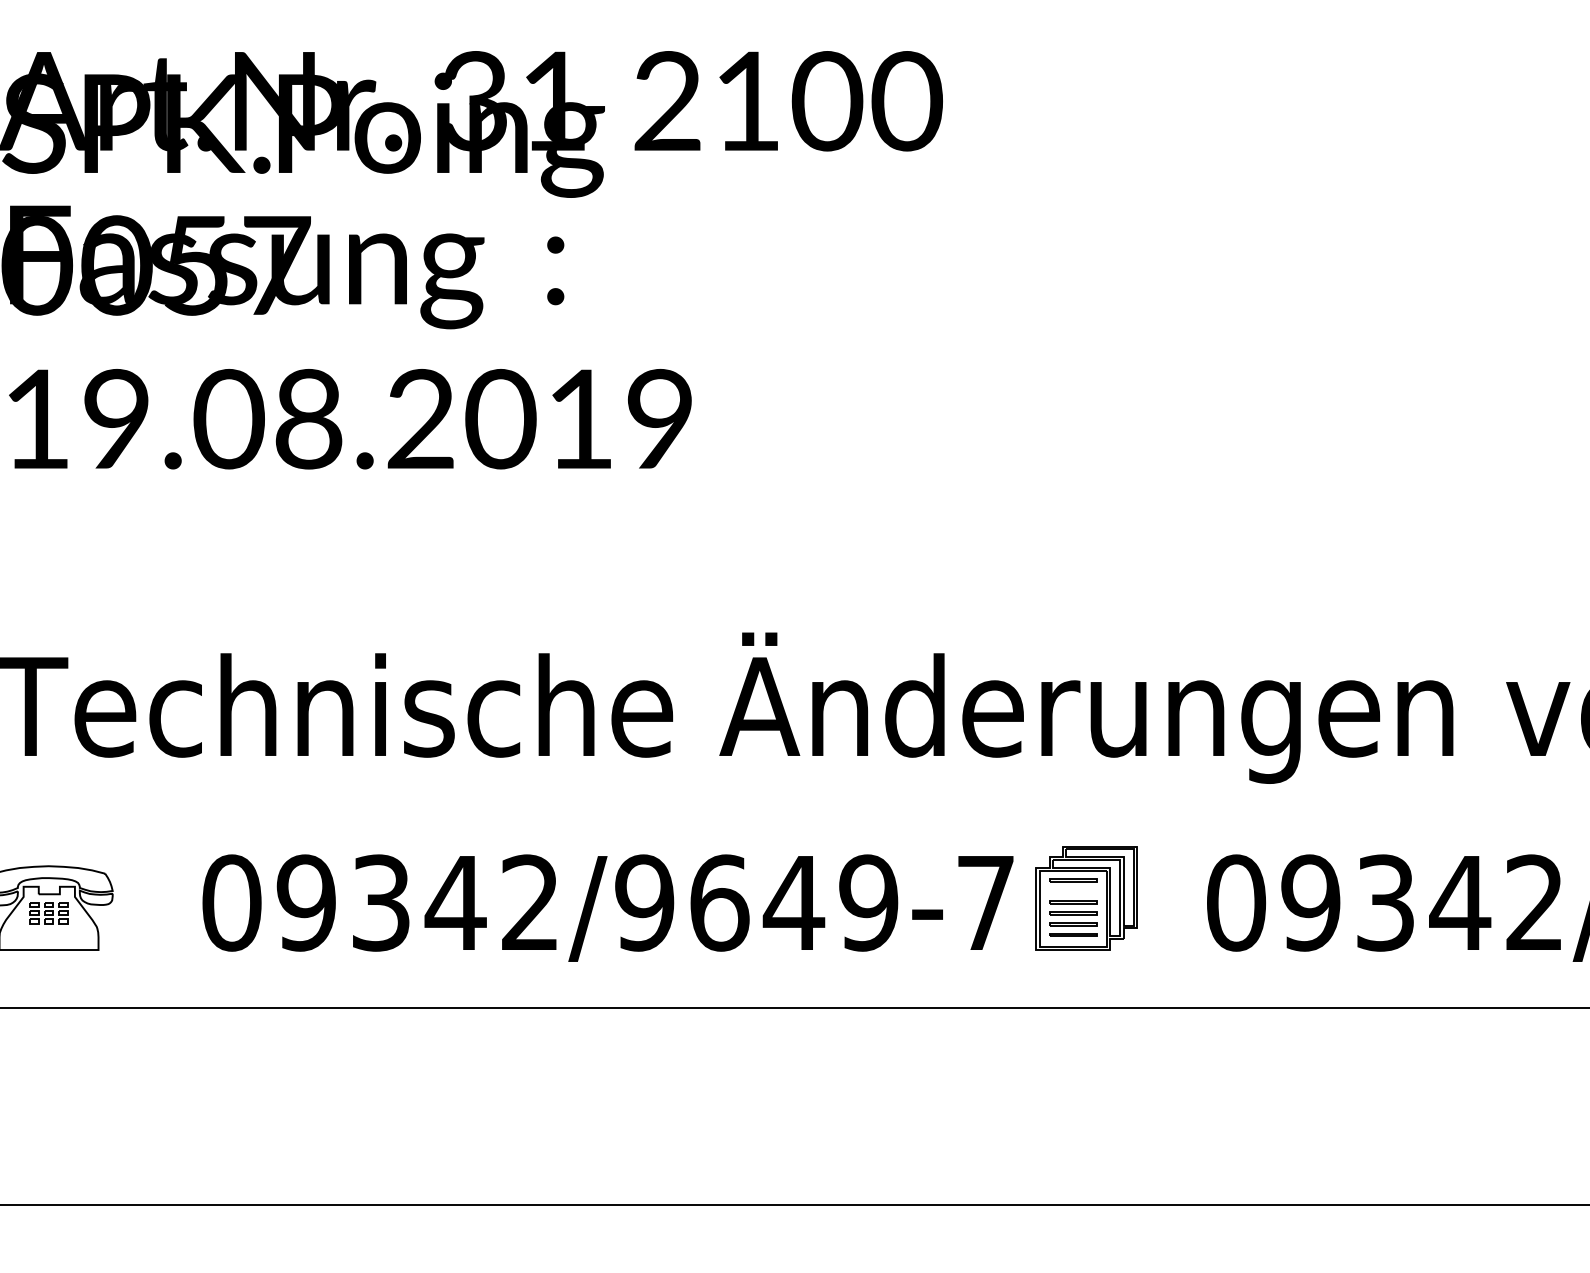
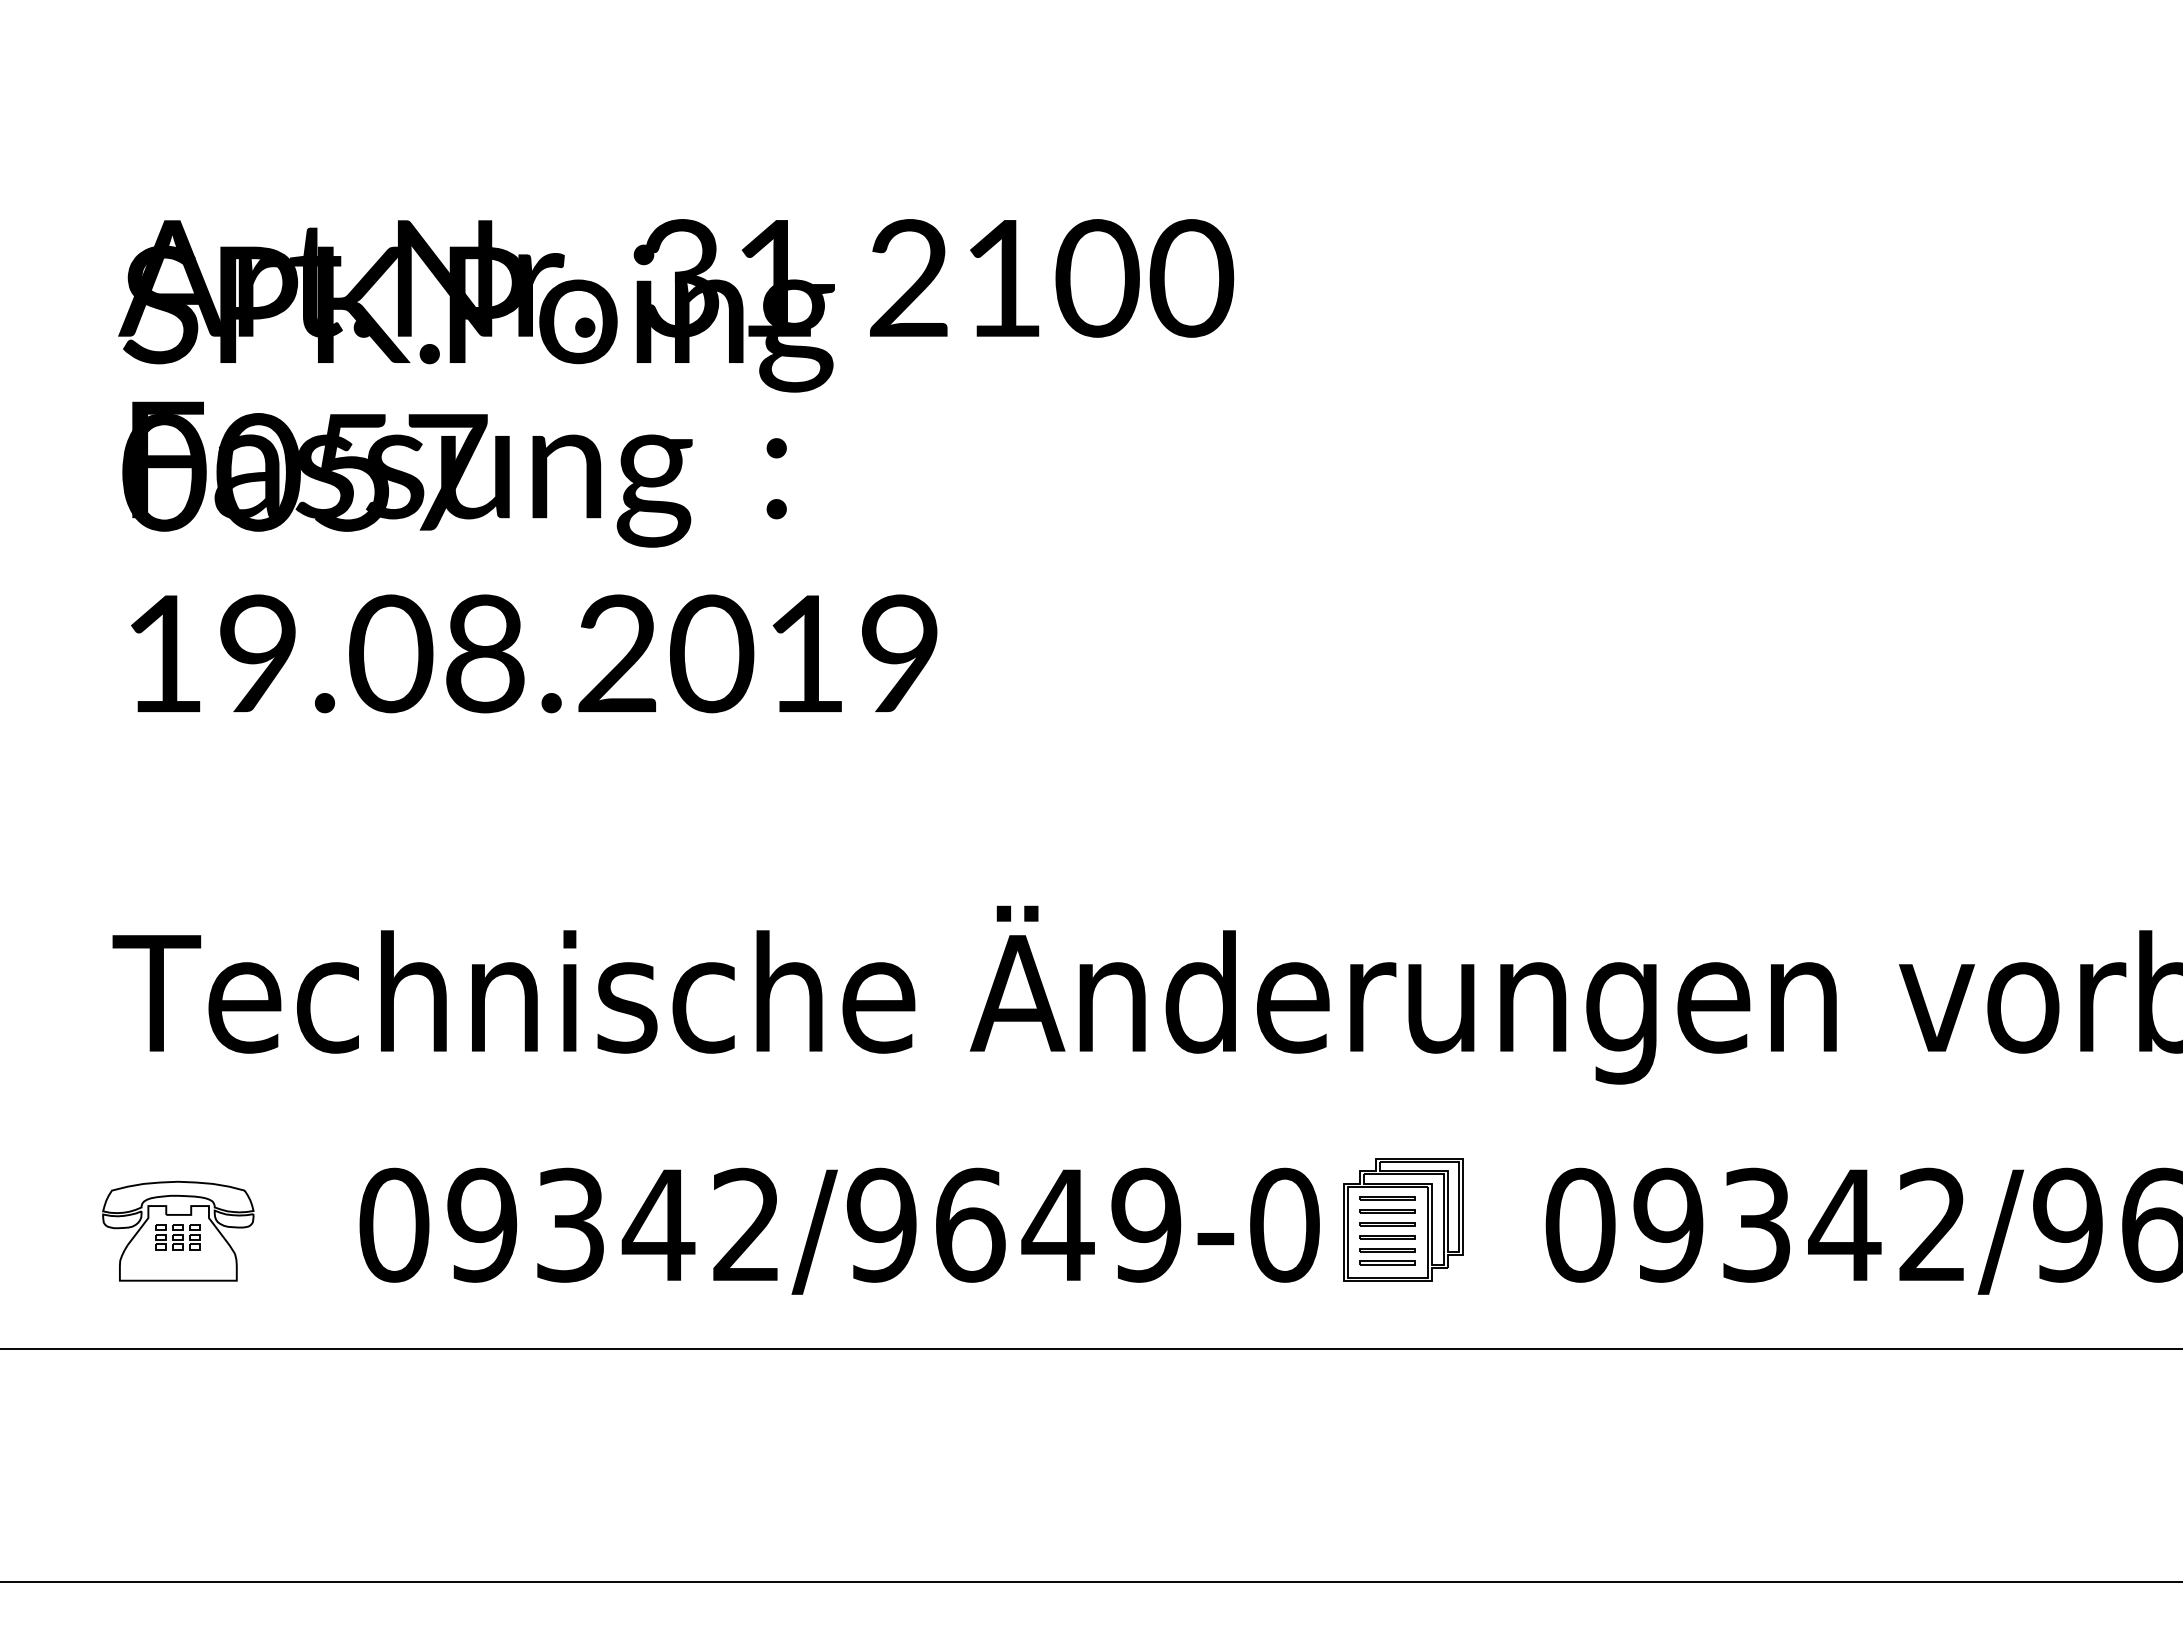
line: (1072, 890) -> (1387, 1210), added
text: (985, 902) -> (1284, 1224), 09342/9649-7 -> 09342/9649-0

